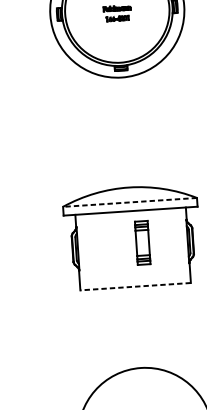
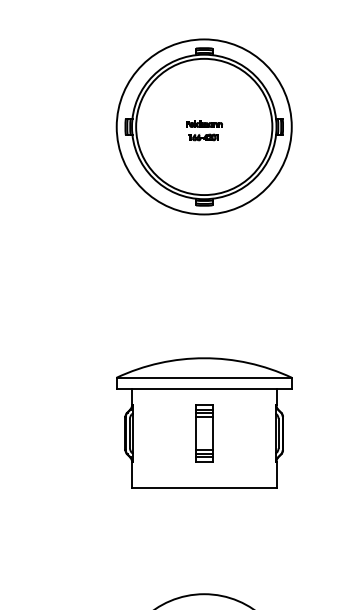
line: (130, 202) -> (204, 377), dashed -> solid
part: (142, 242) -> (204, 433), moved
line: (135, 286) -> (203, 487), dashed -> solid

